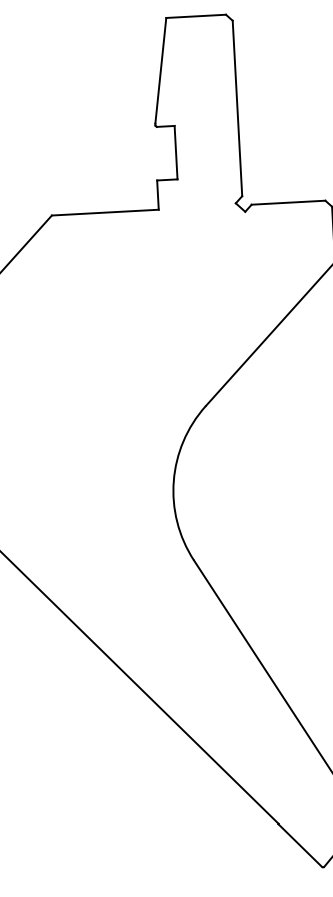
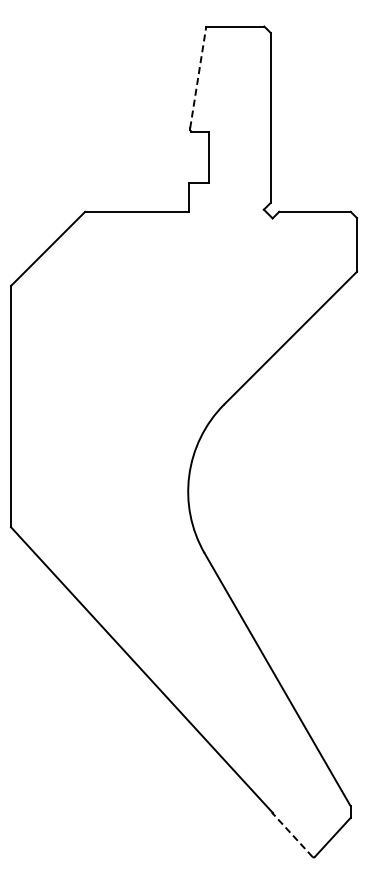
line: (161, 70) -> (198, 77), solid -> dashed
line: (300, 845) -> (292, 835), solid -> dashed

